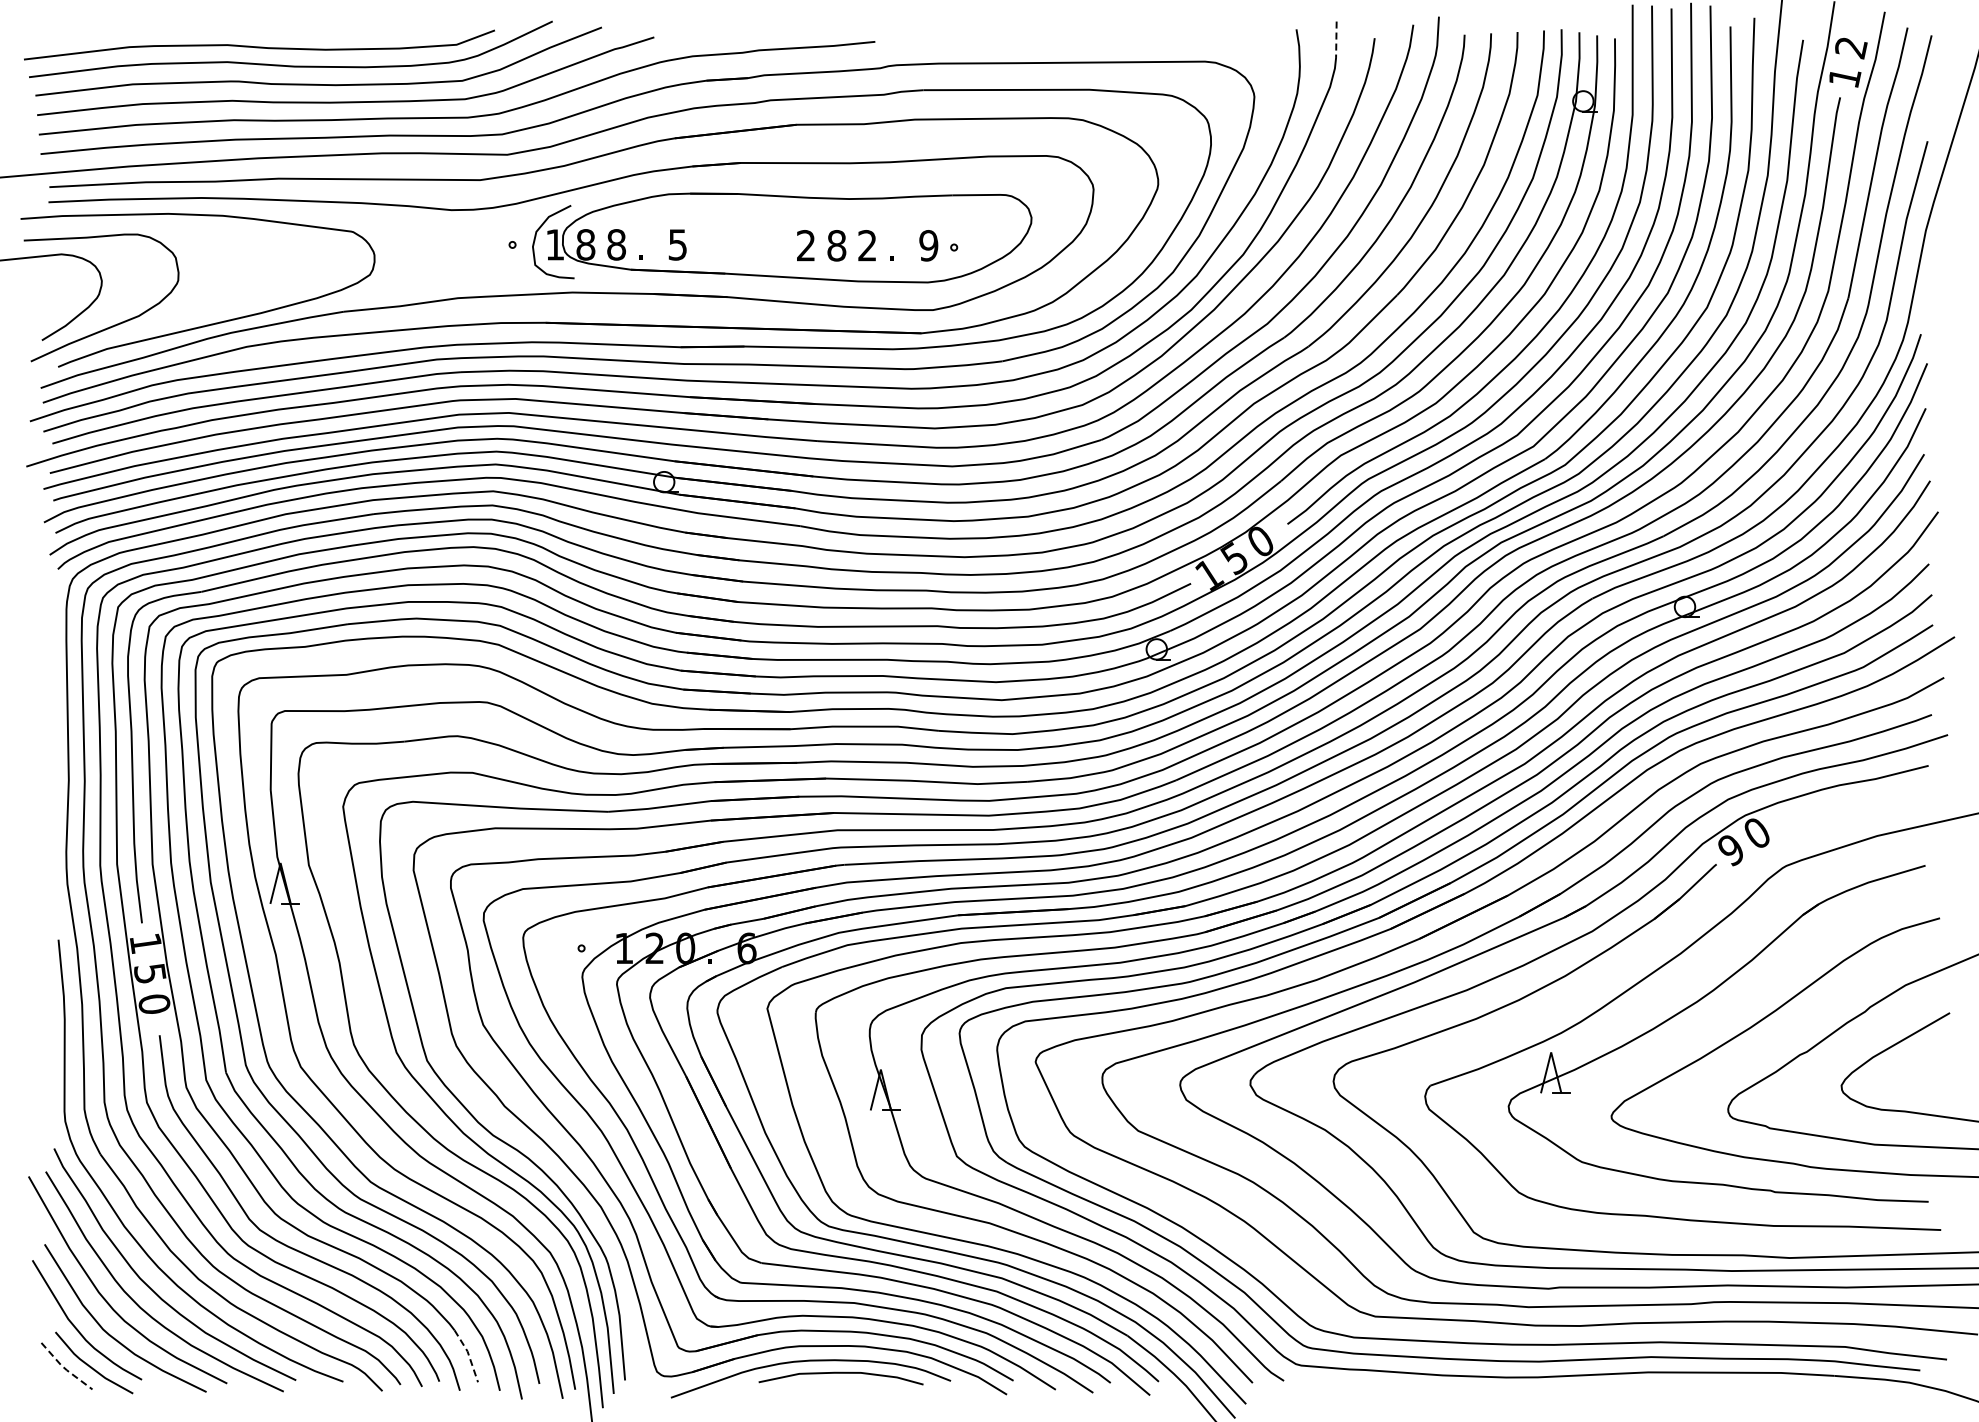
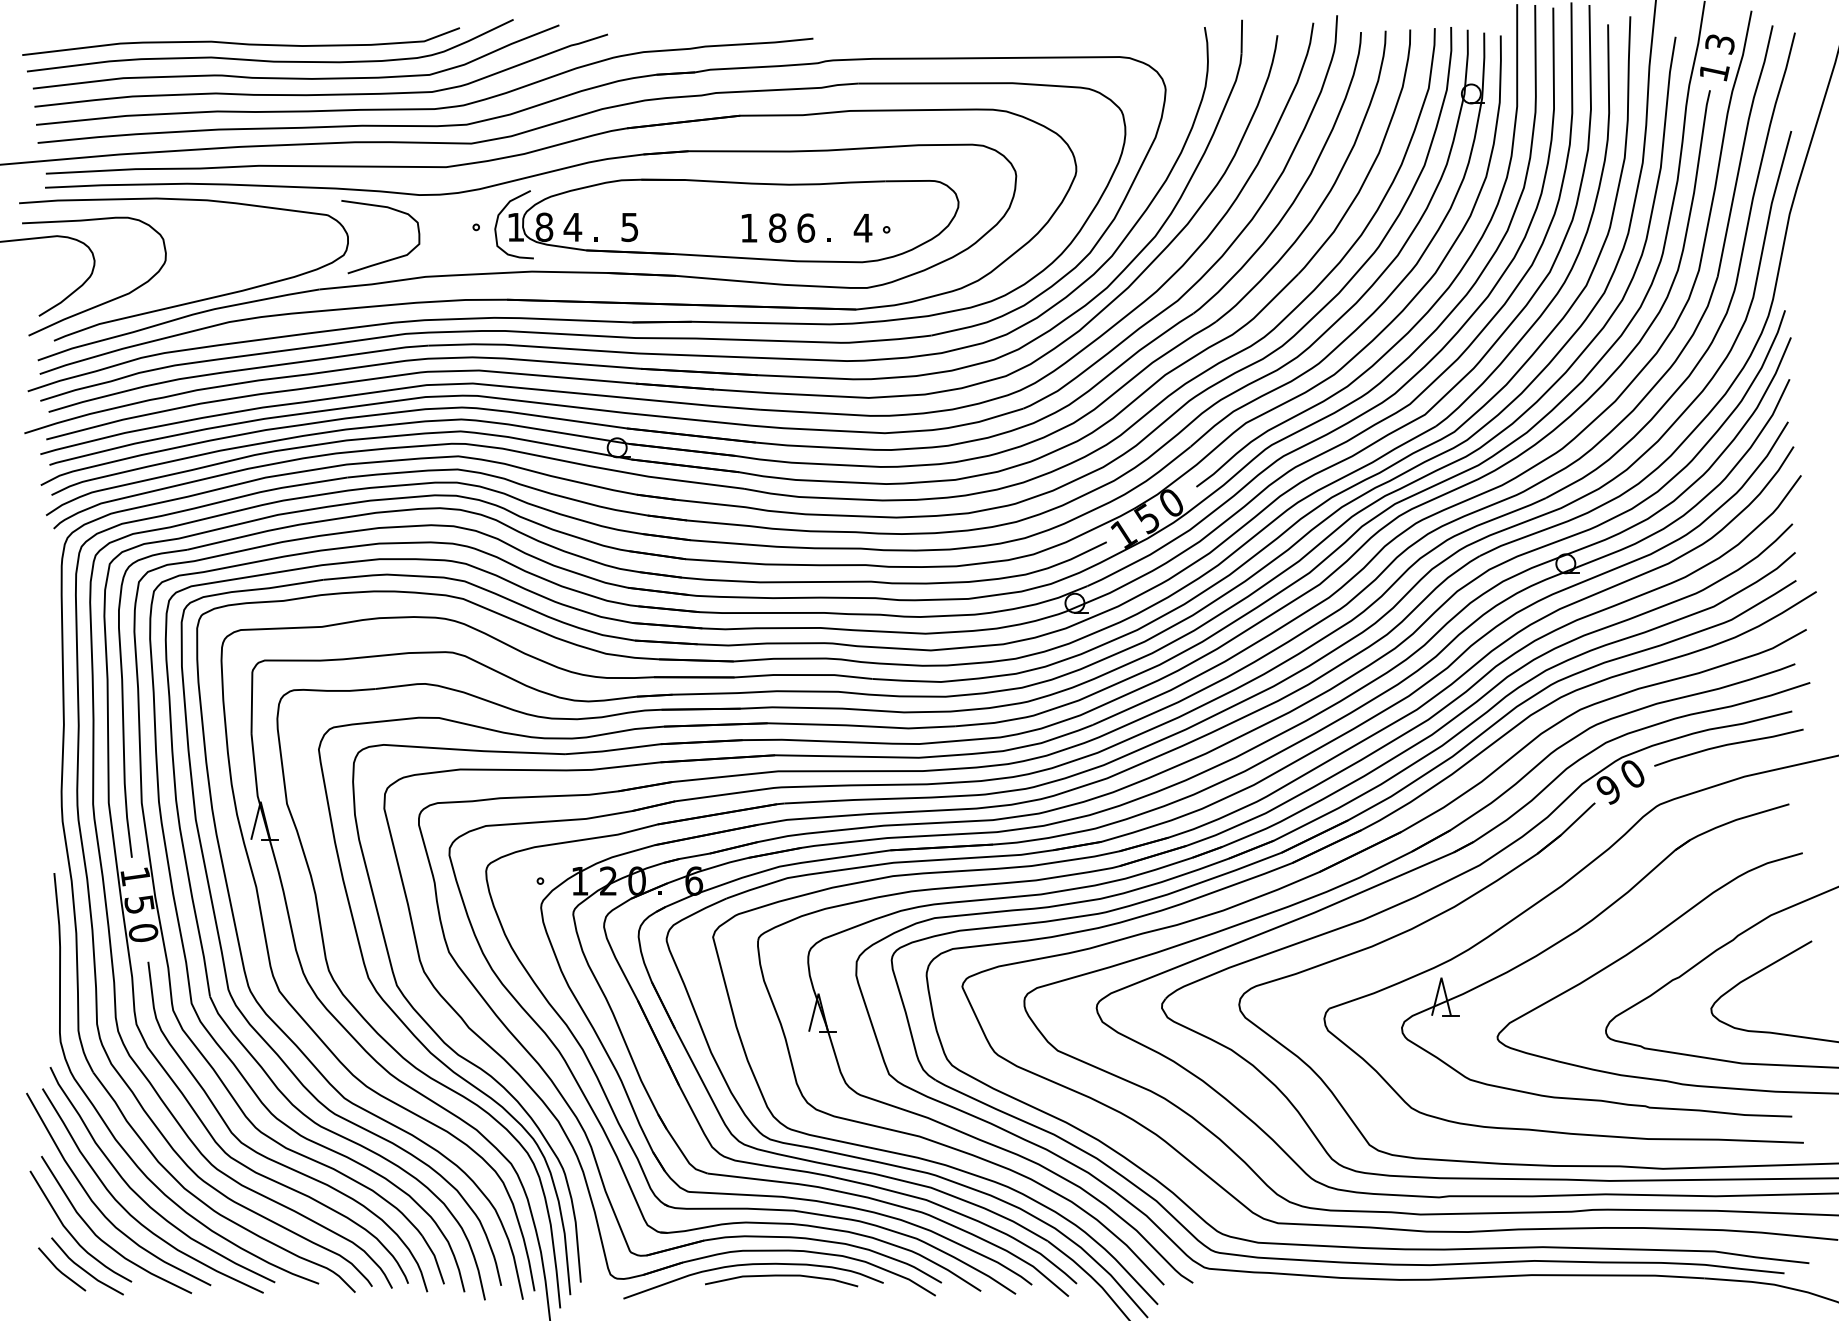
line: (1336, 40) -> (1241, 37), dashed -> solid
text: (1851, 48) -> (1720, 44), 2 -> 3
text: (616, 244) -> (572, 226), 8 -> 4
text: (805, 245) -> (748, 227), 2 -> 1
text: (867, 245) -> (806, 227), 2 -> 6
text: (928, 245) -> (862, 227), 9 -> 4
curve: (414, 280) -> (385, 260), added
curve: (1860, 802) -> (1728, 745), added
line: (468, 1355) -> (435, 1259), dashed -> solid
line: (64, 1368) -> (59, 1271), dashed -> solid

